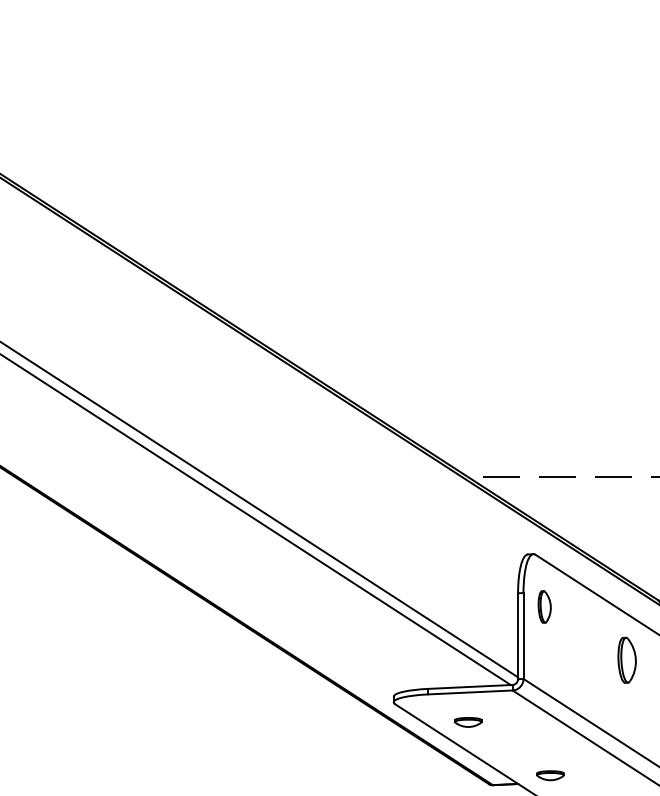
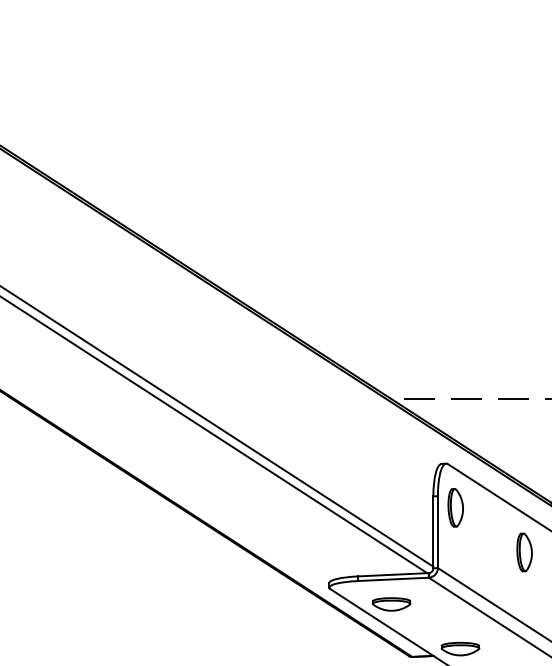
part: (544, 606) -> (455, 507), size x1.43
part: (468, 722) -> (391, 604), size x1.67
part: (550, 775) -> (460, 648), size x1.67

